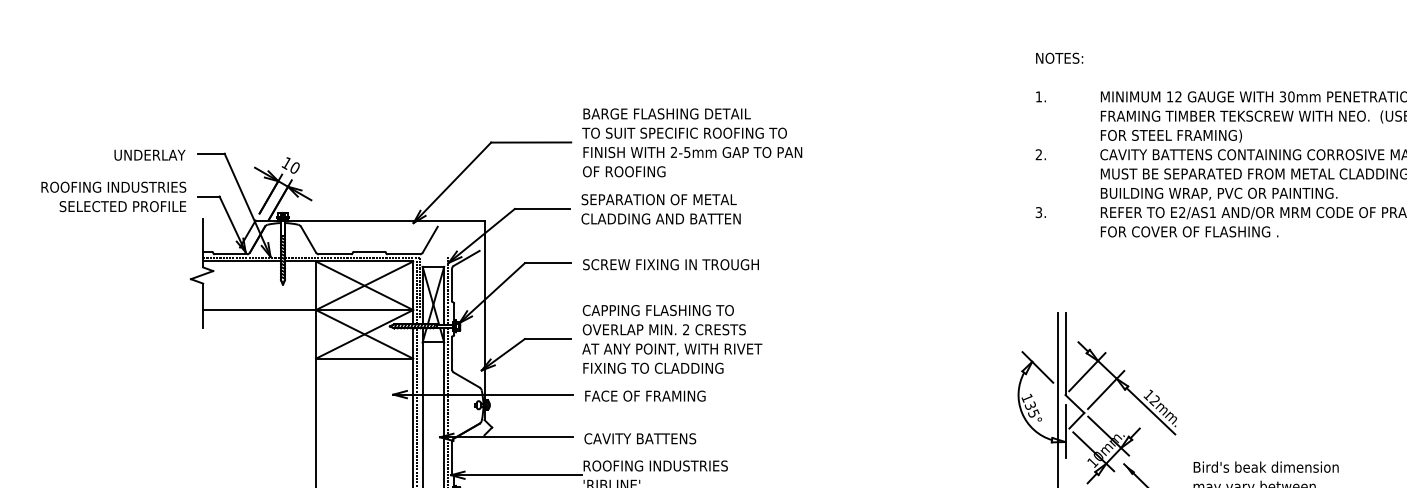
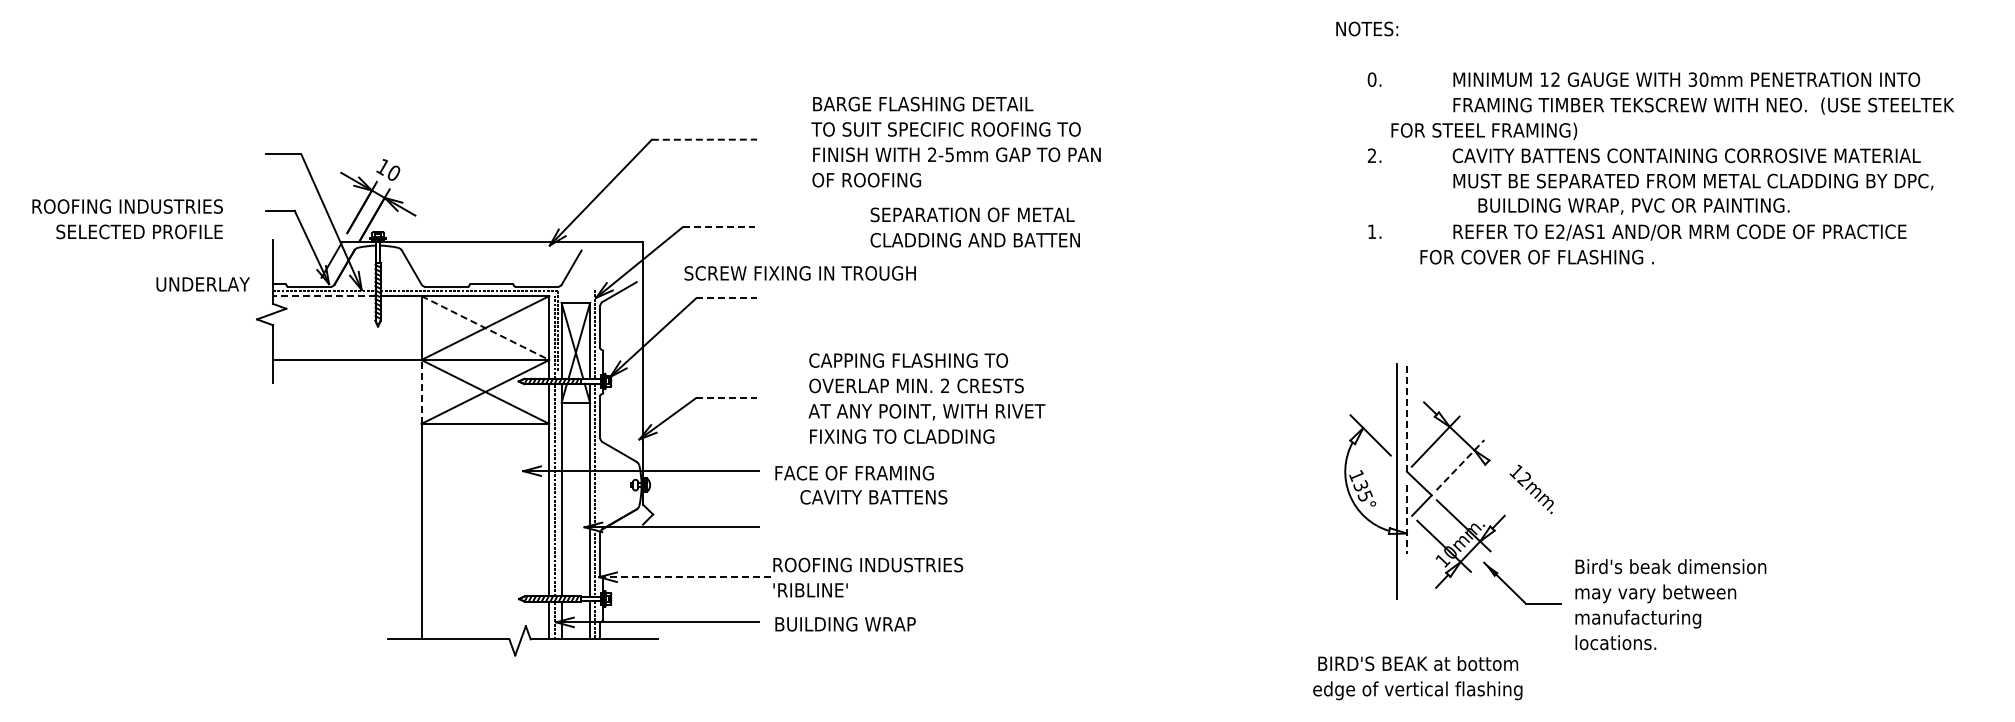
text: (1059, 57) -> (1367, 28), moved
text: (1038, 96) -> (1371, 79), 1. -> 0.
text: (1171, 135) -> (1484, 130), moved
line: (531, 142) -> (704, 139), solid -> dashed
text: (691, 142) -> (955, 141), moved
text: (149, 155) -> (202, 284), moved
text: (1218, 194) -> (1633, 206), moved
text: (113, 197) -> (127, 219), moved
line: (542, 209) -> (719, 227), solid -> dashed
text: (660, 209) -> (974, 227), moved
text: (1039, 212) -> (1372, 231), 3. -> 1.
text: (1189, 232) -> (1536, 257), moved
line: (241, 261) -> (323, 296), solid -> dashed
line: (548, 263) -> (727, 298), solid -> dashed
text: (670, 264) -> (799, 273), moved
line: (364, 286) -> (485, 328), solid -> dashed
line: (316, 334) -> (421, 391), solid -> dashed
line: (547, 339) -> (726, 398), solid -> dashed
text: (671, 339) -> (926, 398), moved
line: (1065, 353) -> (1407, 417), solid -> dashed
line: (1106, 390) -> (1460, 465), solid -> dashed
line: (1151, 410) -> (1519, 492), removed
line: (1065, 432) -> (1407, 520), solid -> dashed
text: (639, 438) -> (873, 497), moved
line: (516, 475) -> (685, 577), solid -> dashed

